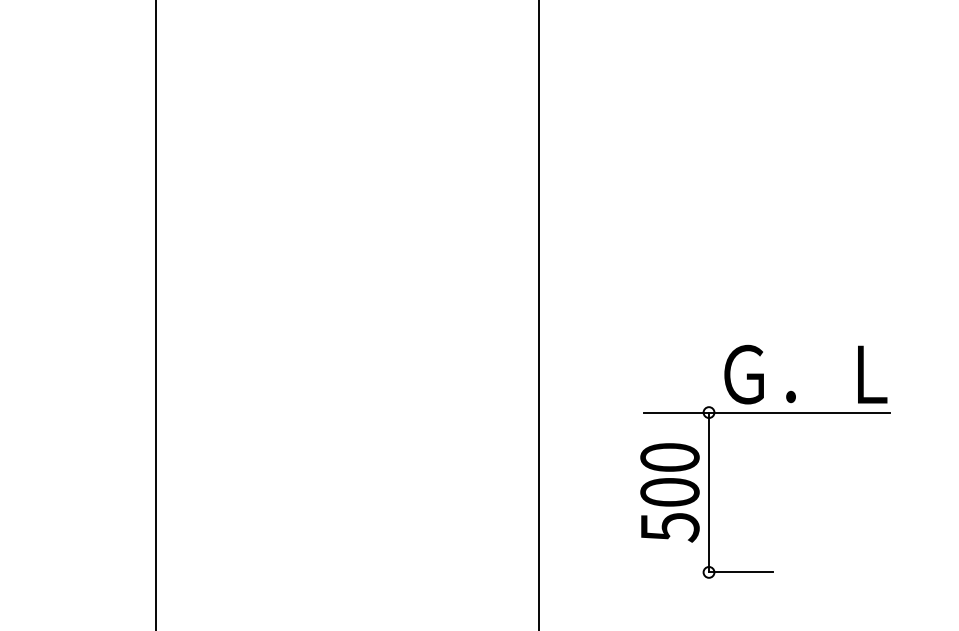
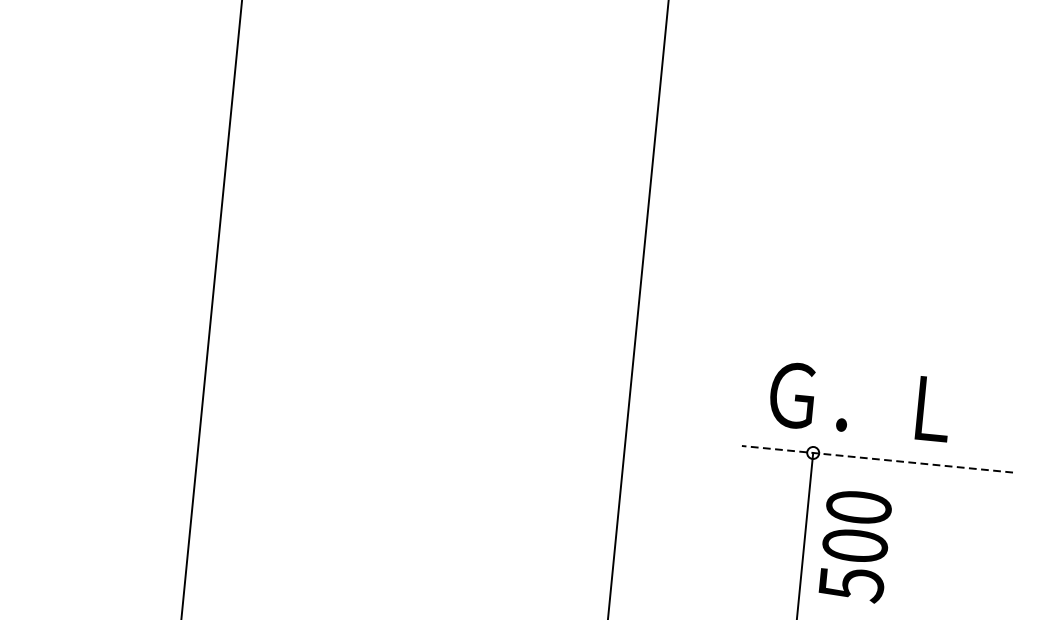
text: (805, 374) -> (859, 401), moved
line: (766, 412) -> (876, 459), solid -> dashed
text: (669, 492) -> (854, 545), moved

